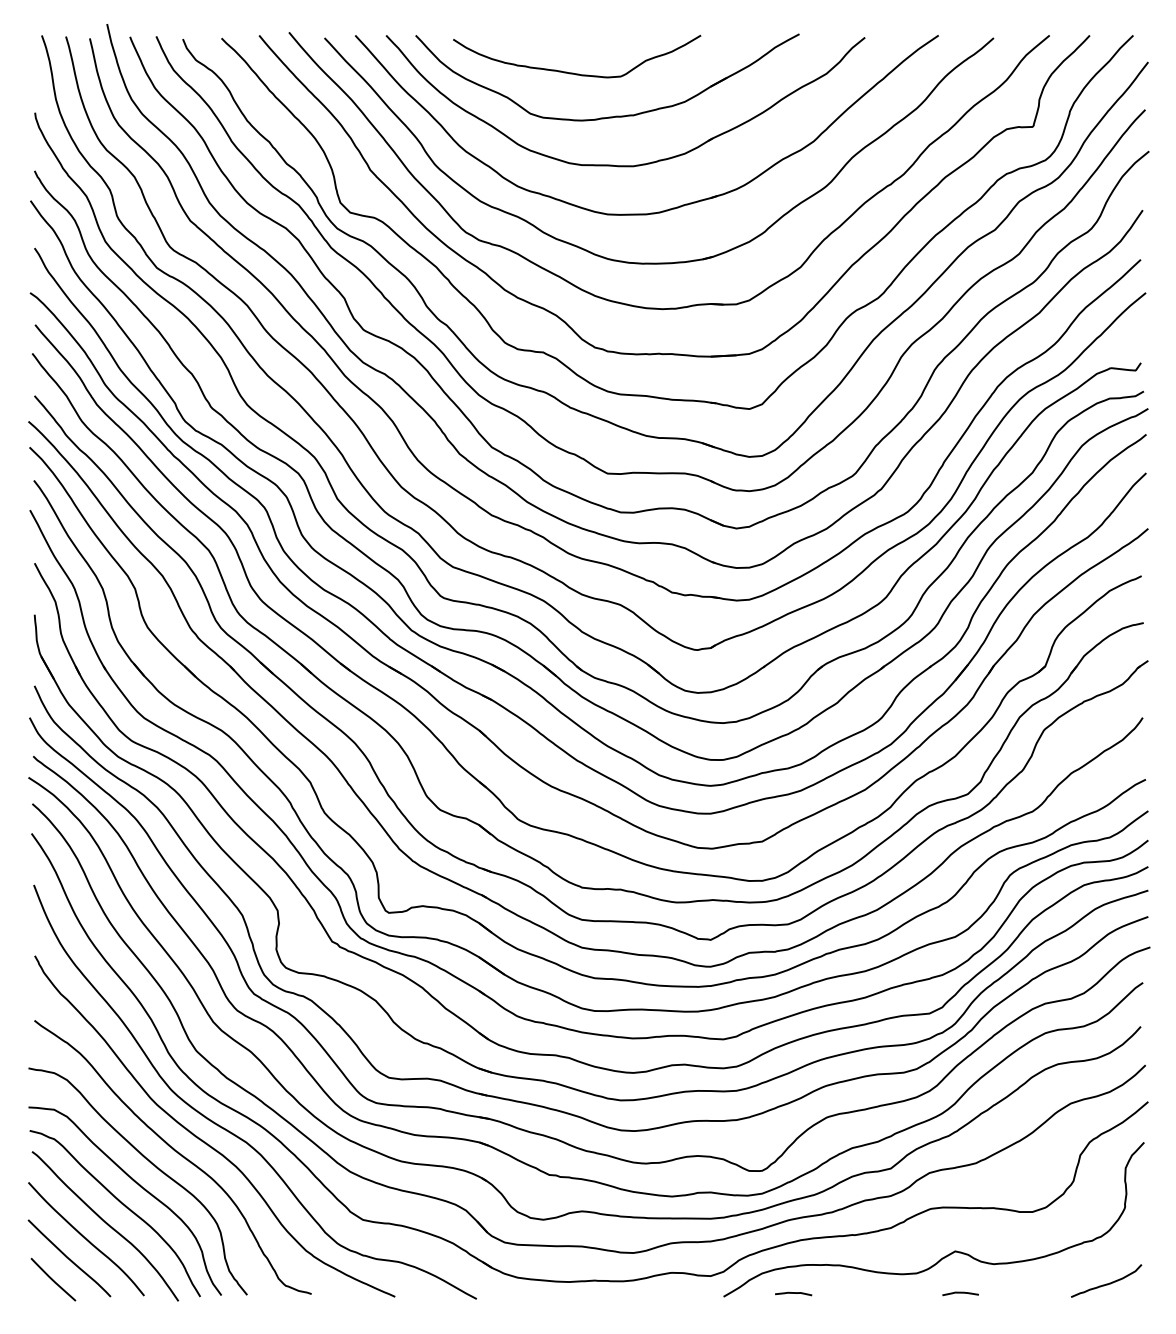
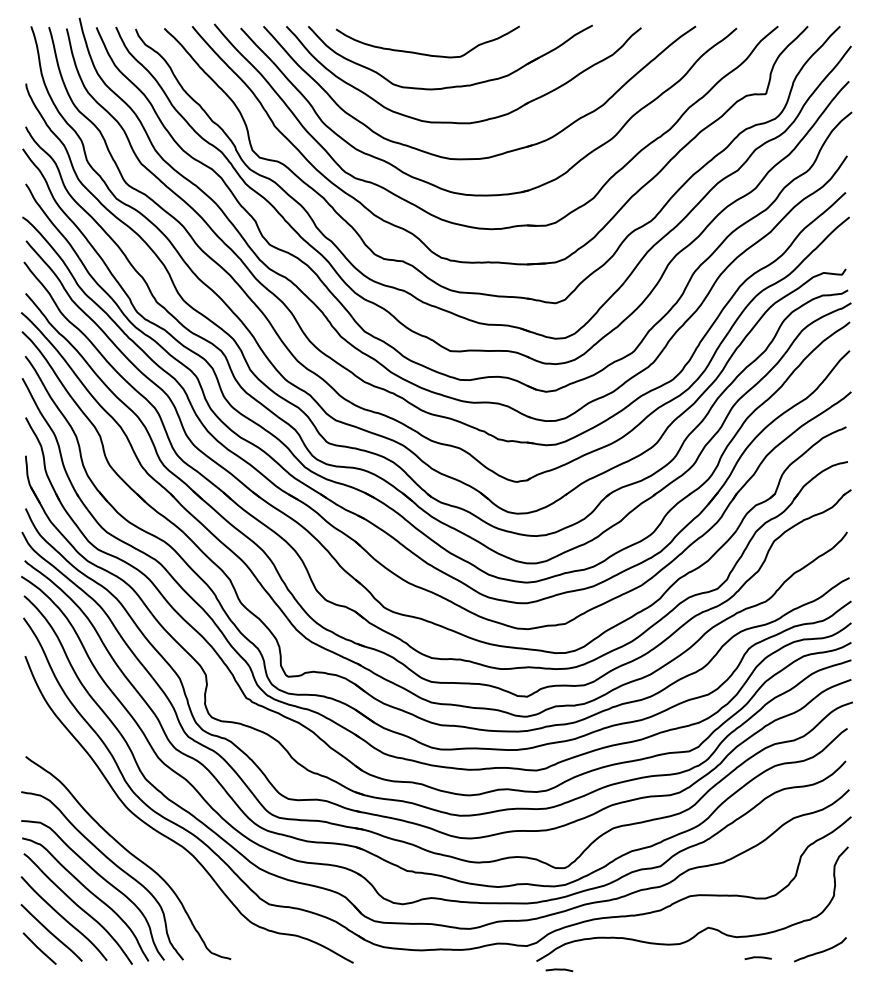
curve: (202, 1139) -> (150, 844), removed
curve: (793, 1294) -> (559, 970), moved
curve: (959, 1294) -> (757, 958), moved

